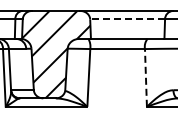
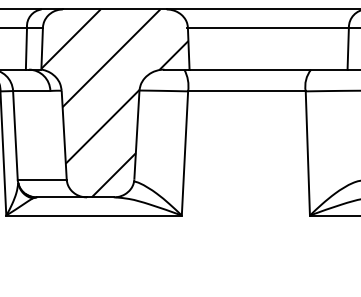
line: (127, 19) -> (268, 27), dashed -> solid
line: (145, 77) -> (306, 152), dashed -> solid

